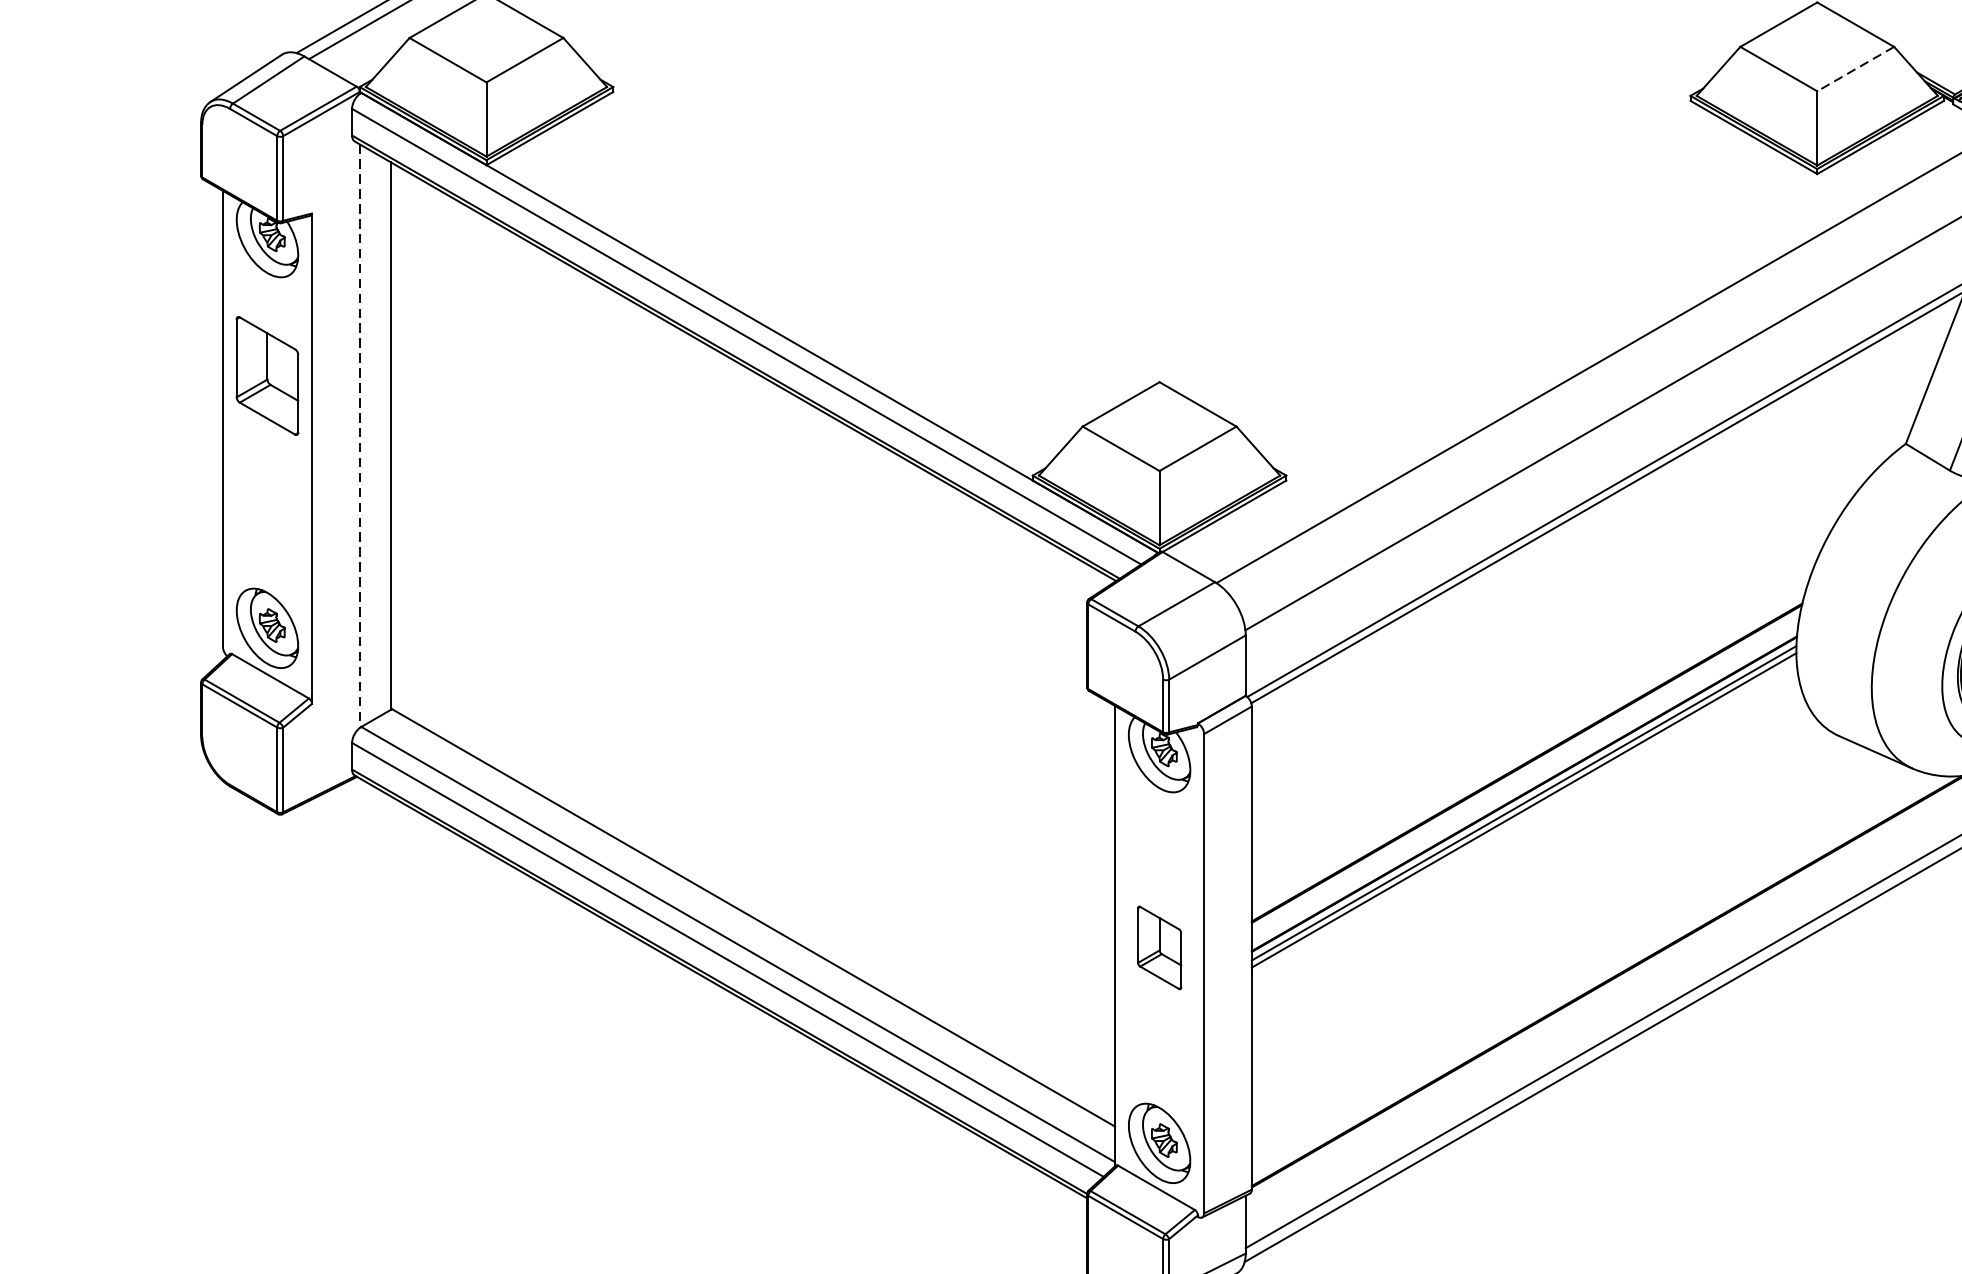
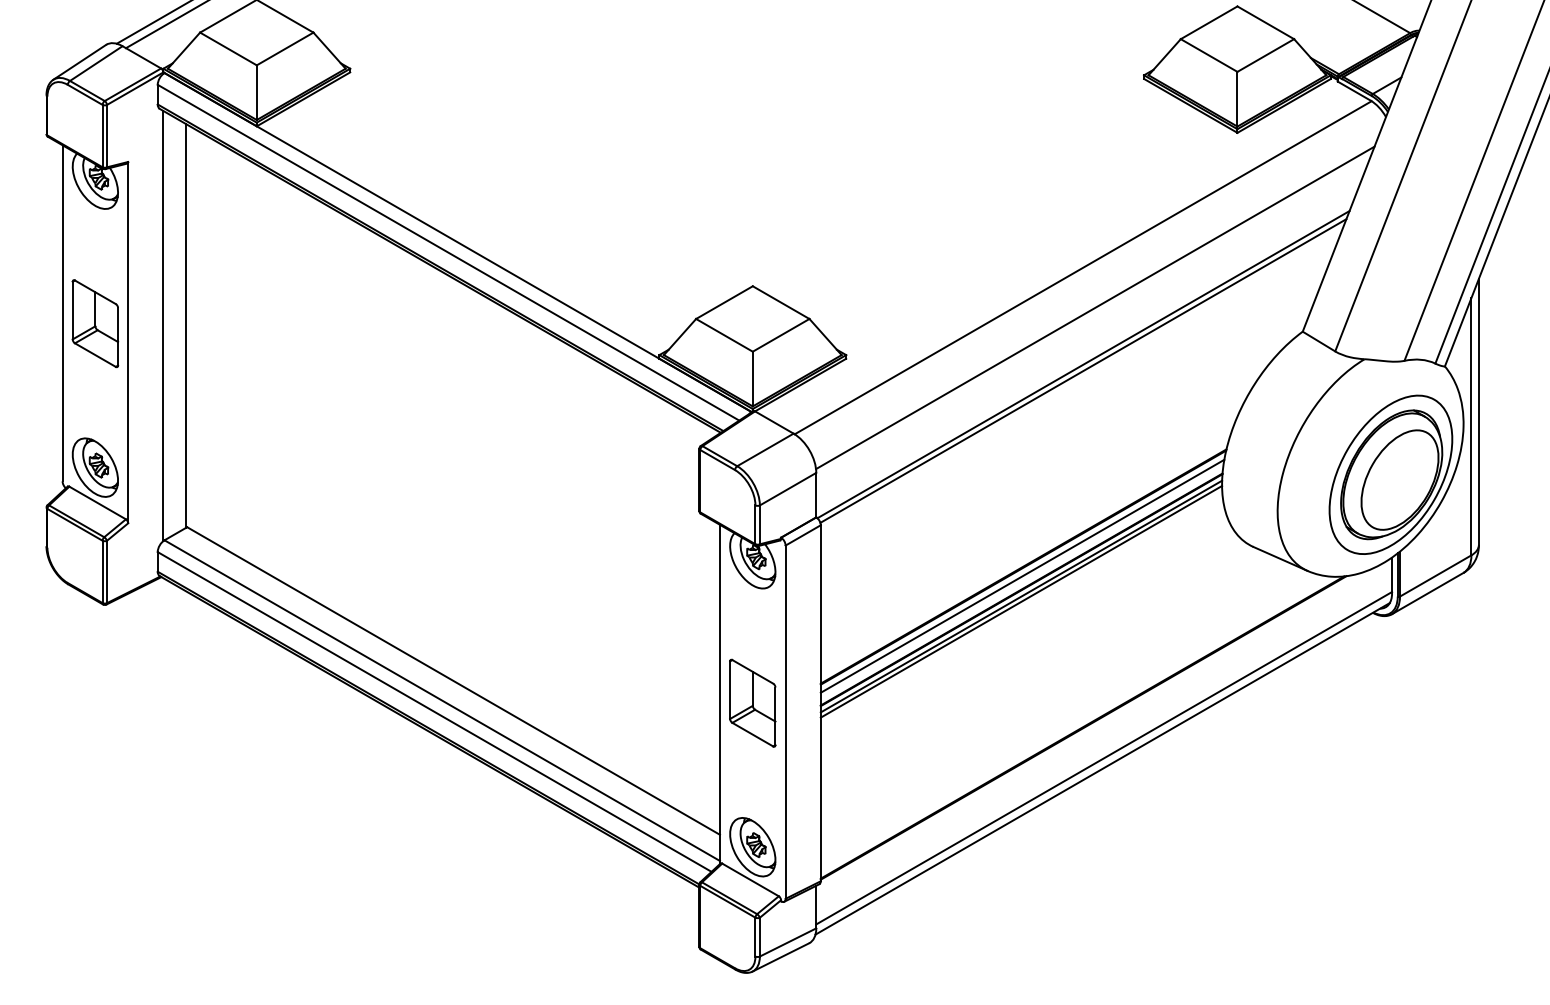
line: (1855, 69) -> (1265, 55), dashed -> solid
part: (267, 375) -> (95, 323), moved
line: (359, 435) -> (163, 325), dashed -> solid
line: (1525, 774) -> (1022, 575), added
part: (1159, 947) -> (752, 702), size x1.43

